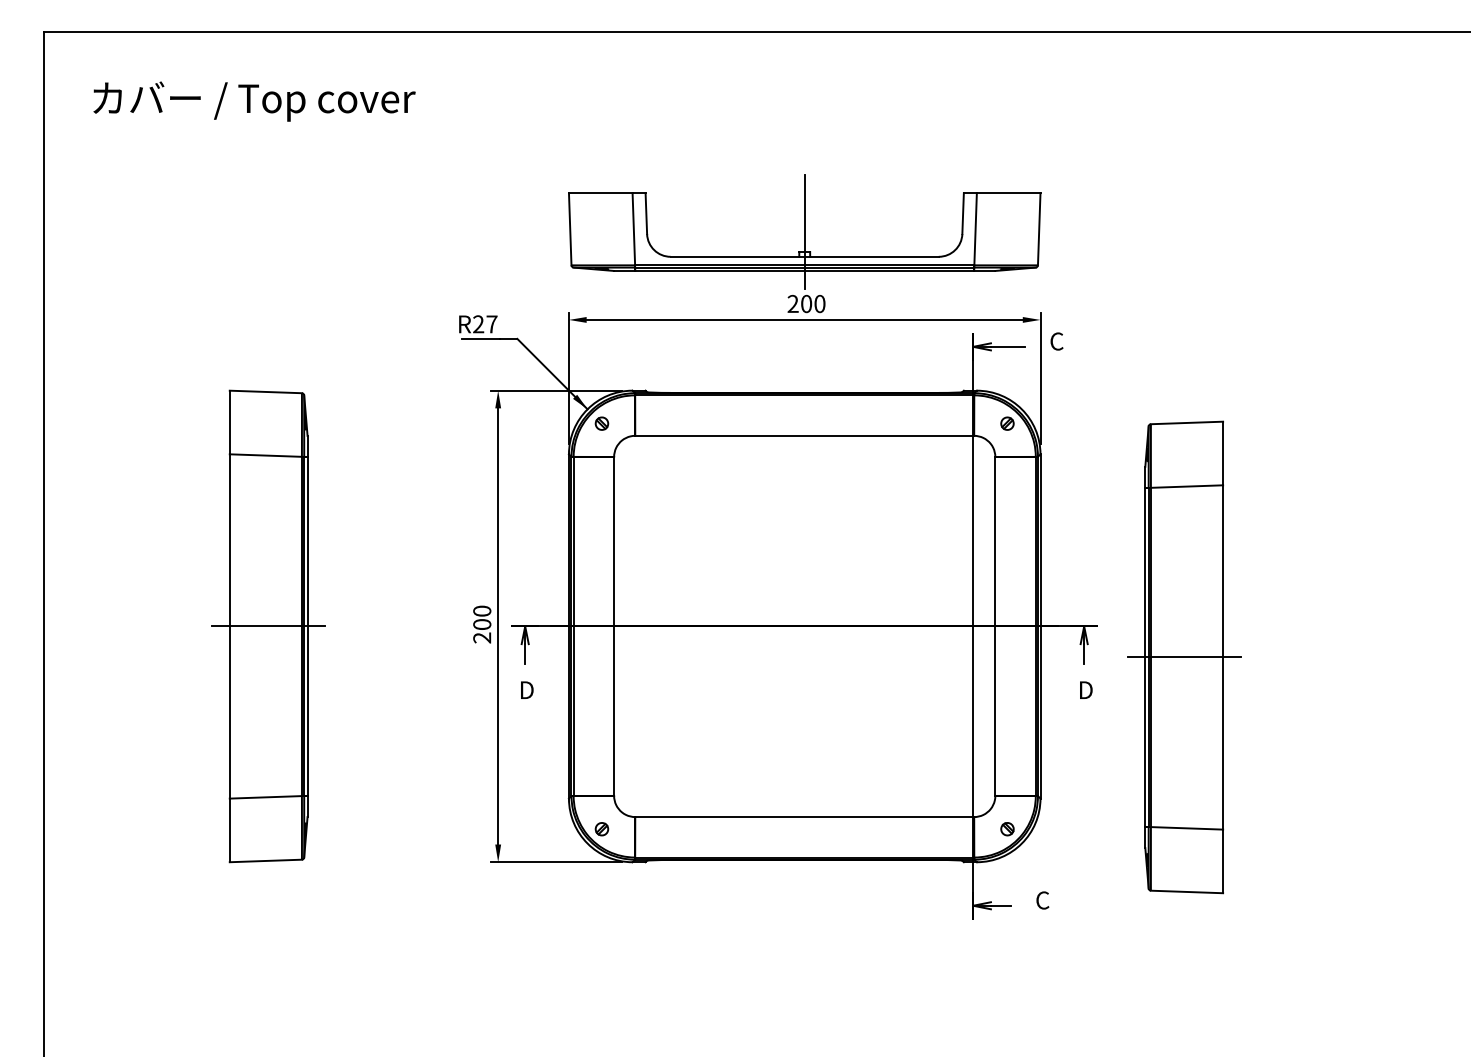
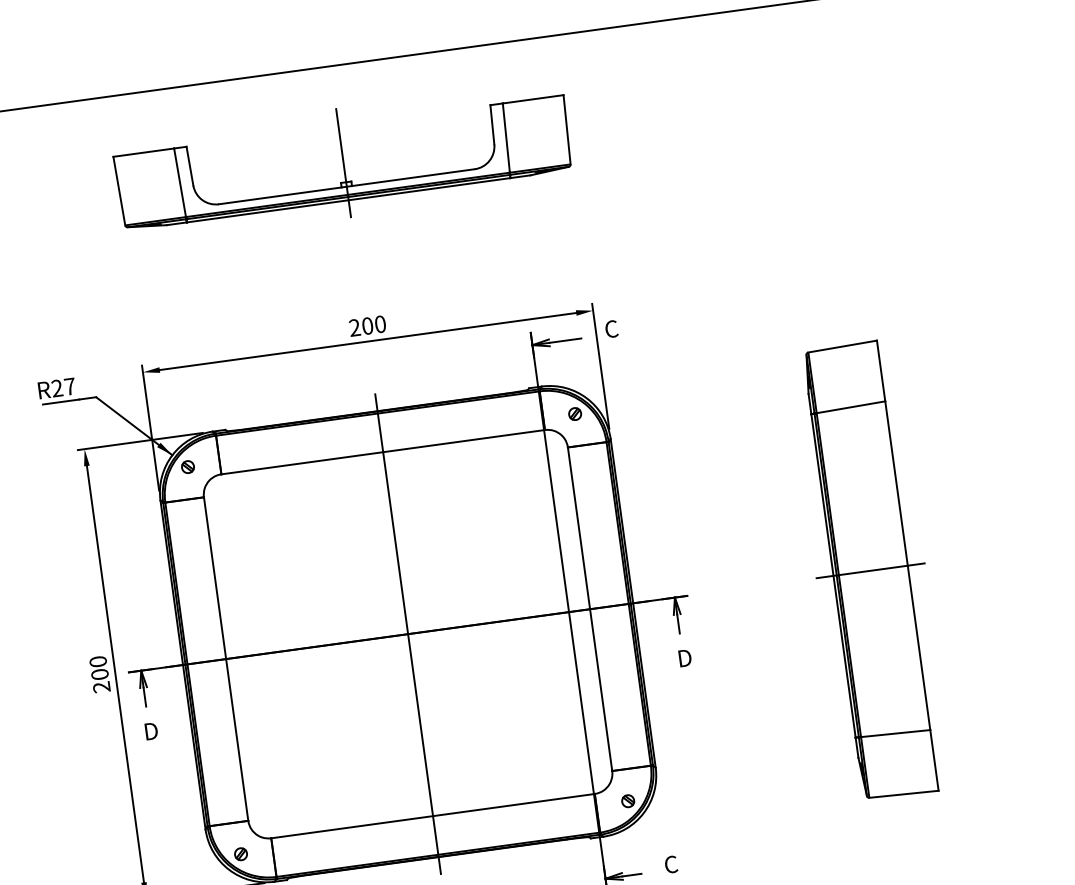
part: (804, 231) -> (343, 162), moved
line: (804, 626) -> (407, 634), added
part: (1184, 657) -> (870, 570), moved

